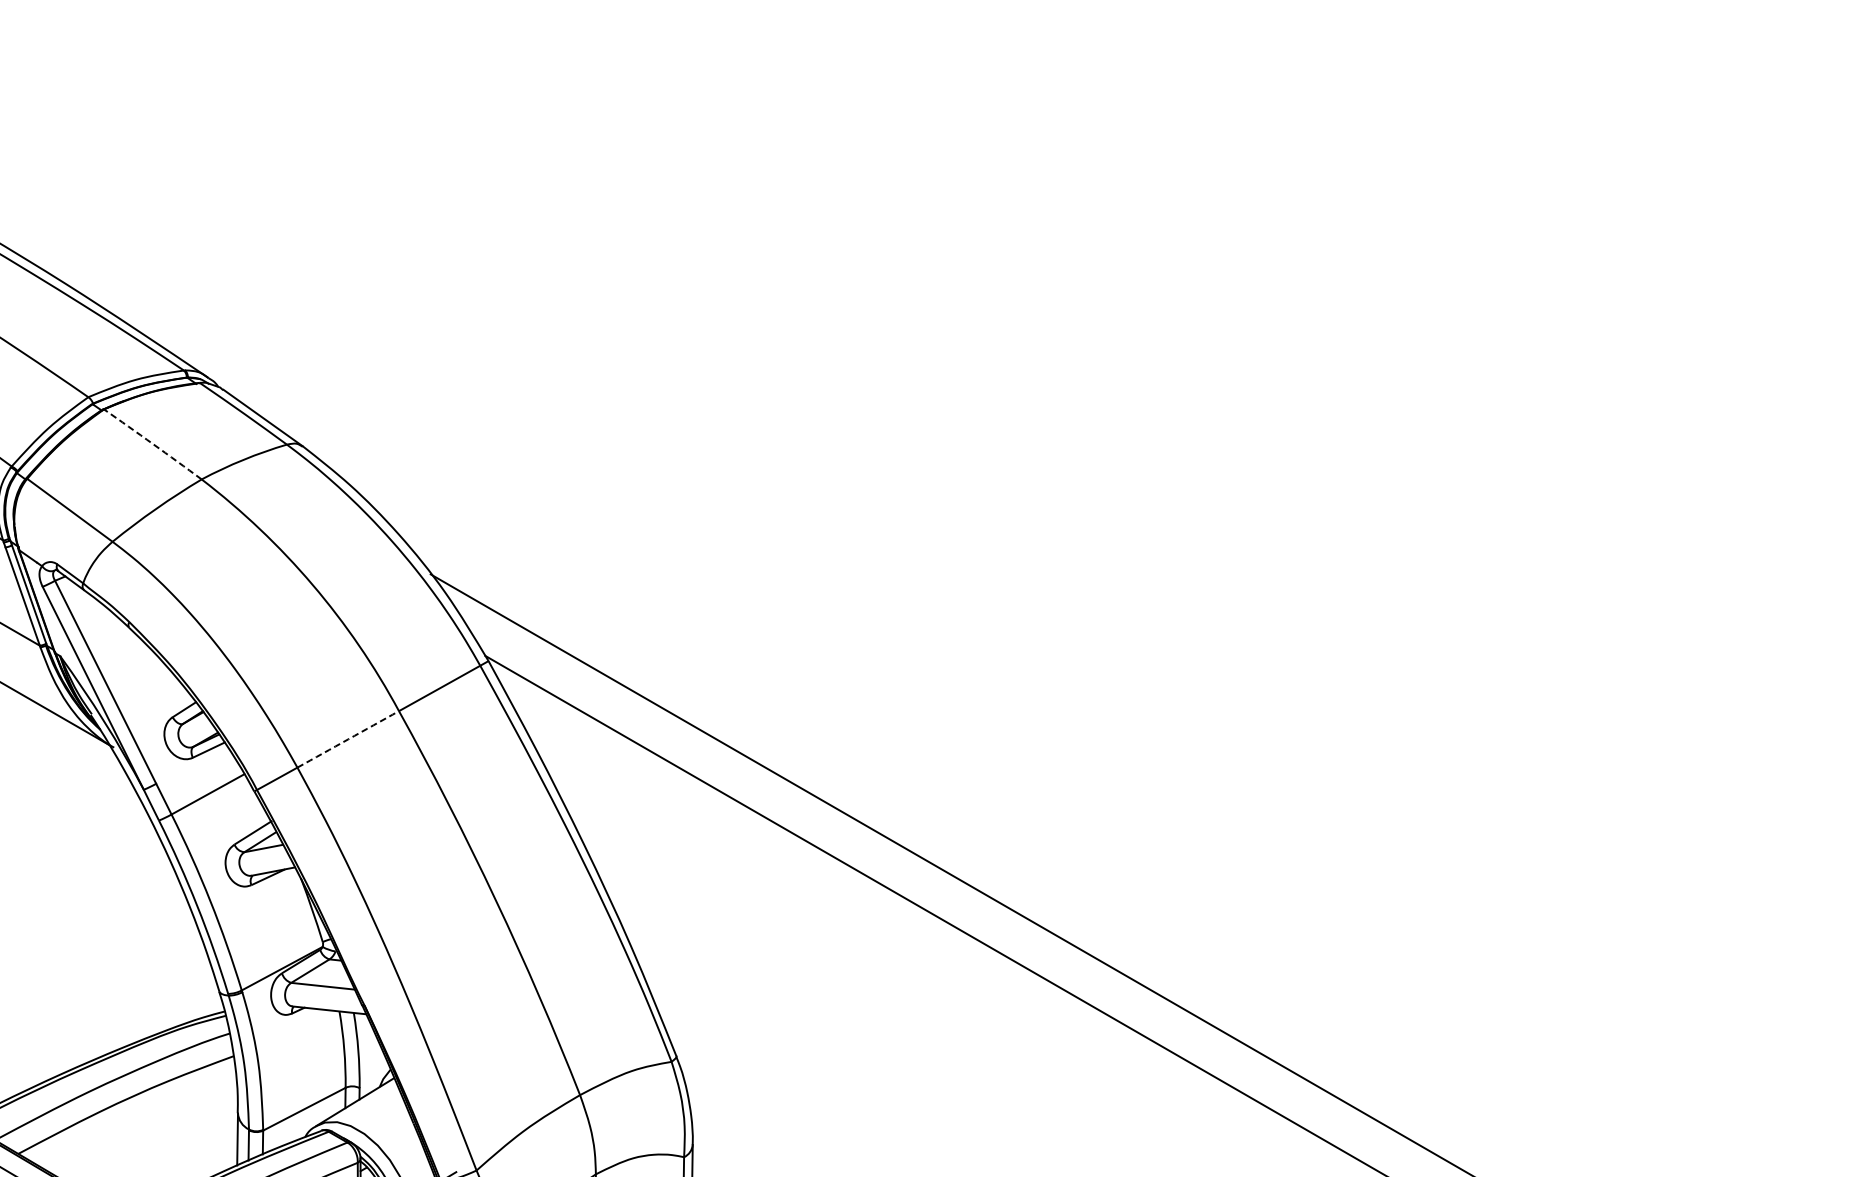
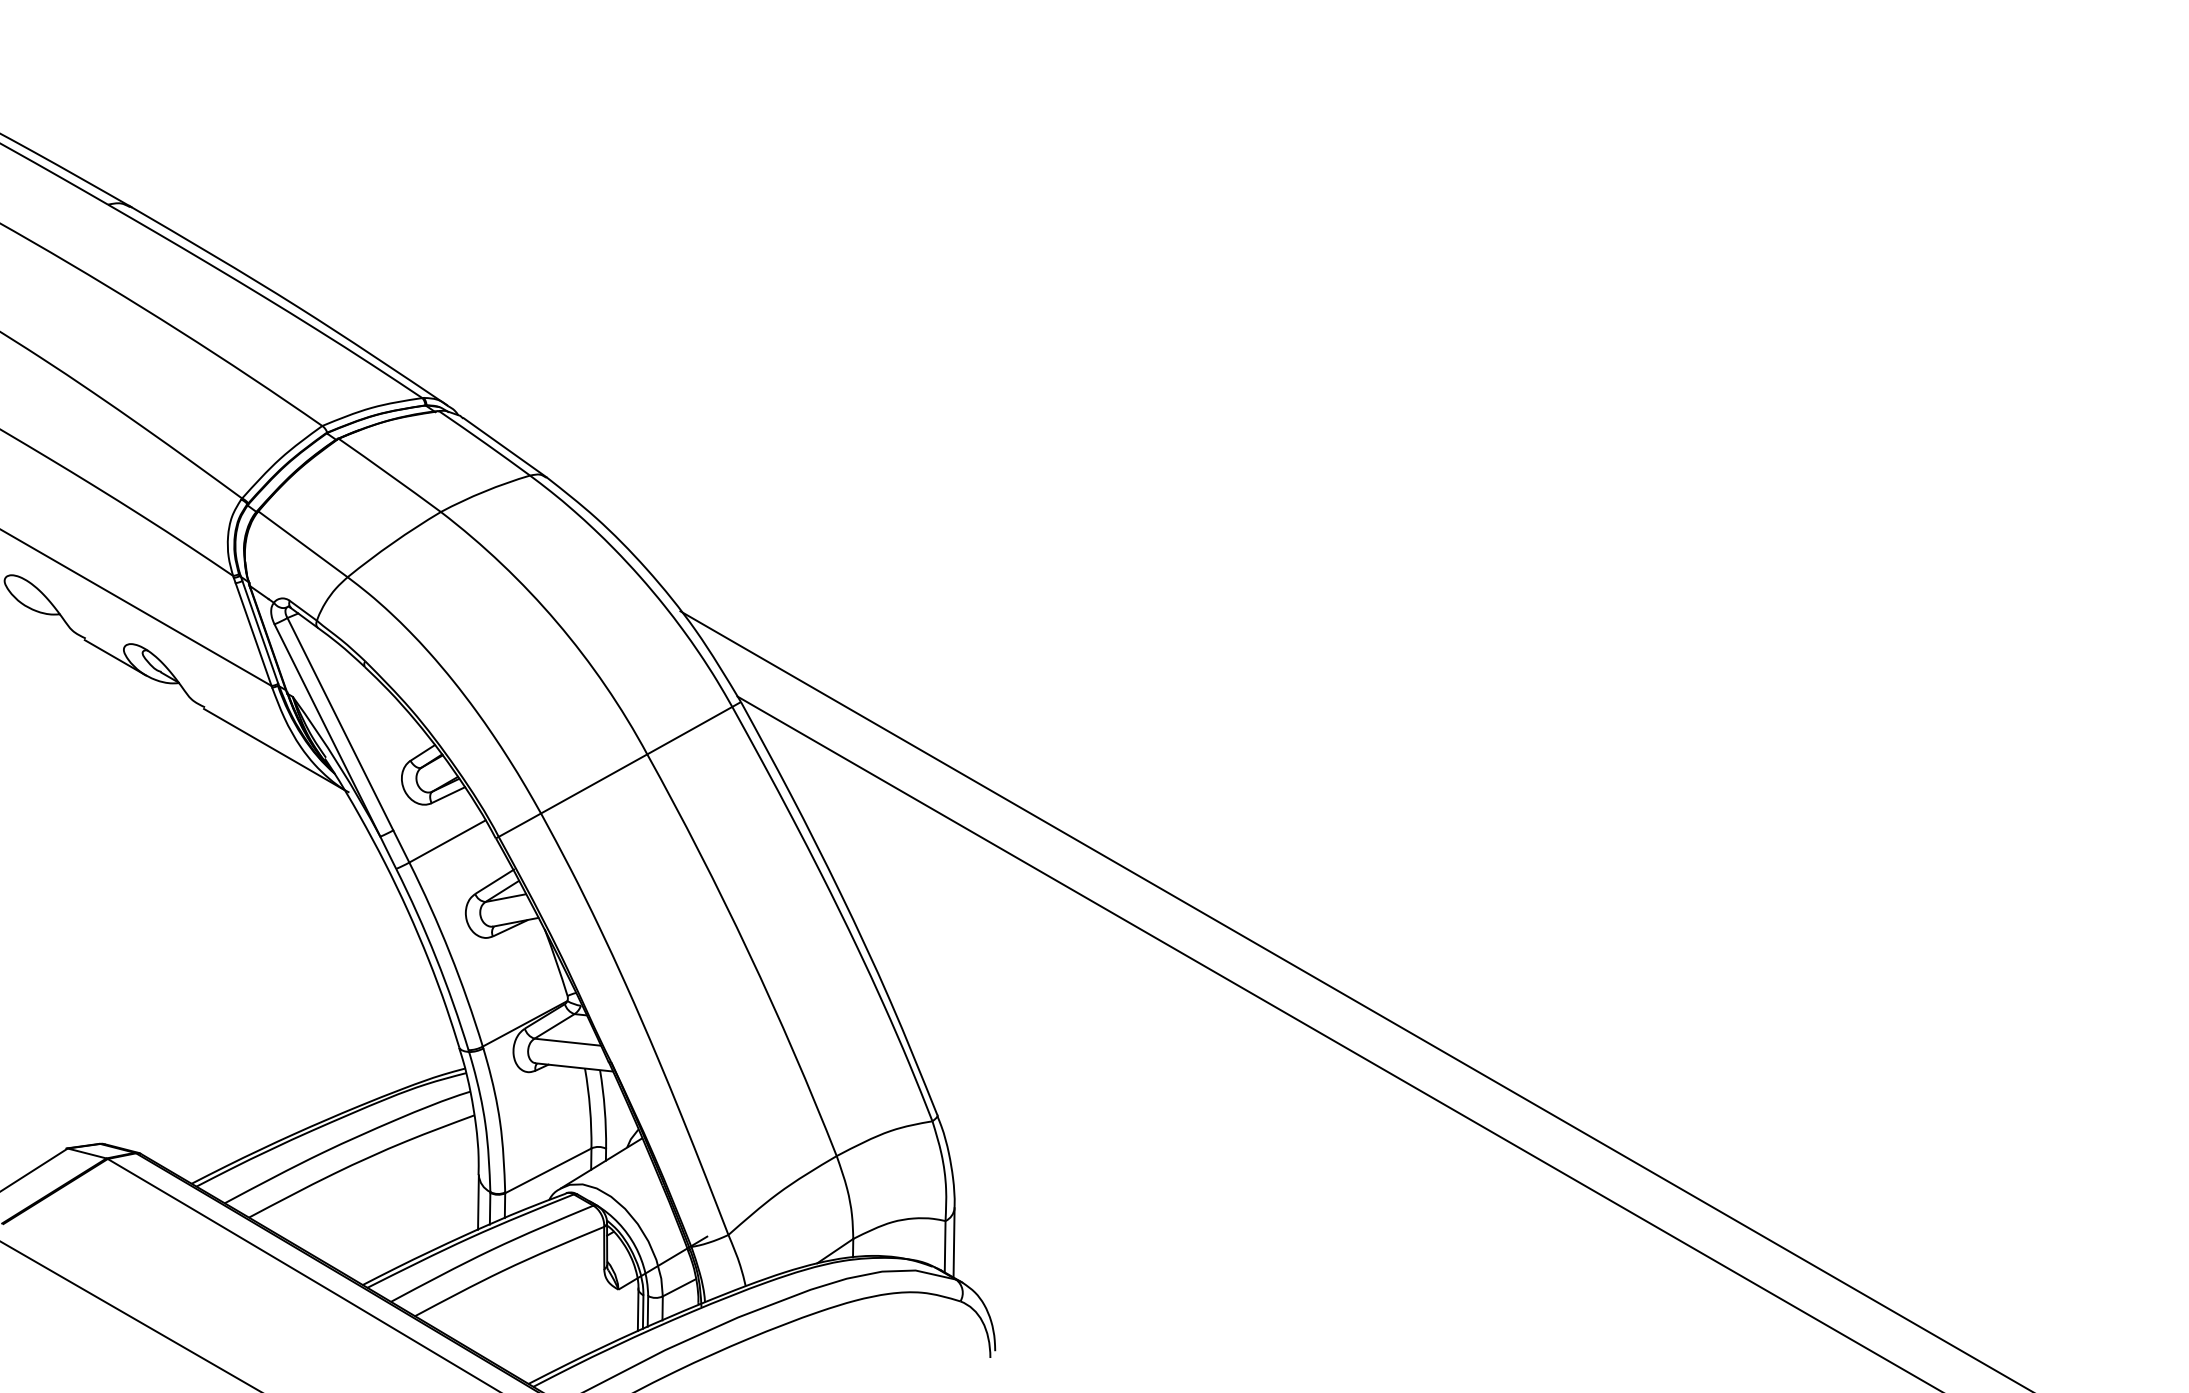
arc: (153, 444) -> (390, 475), dashed -> solid
arc: (348, 738) -> (594, 783), dashed -> solid

